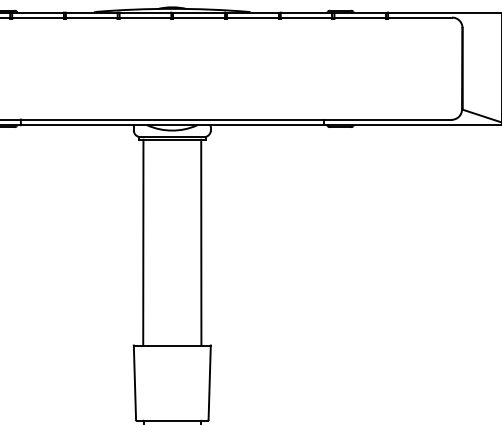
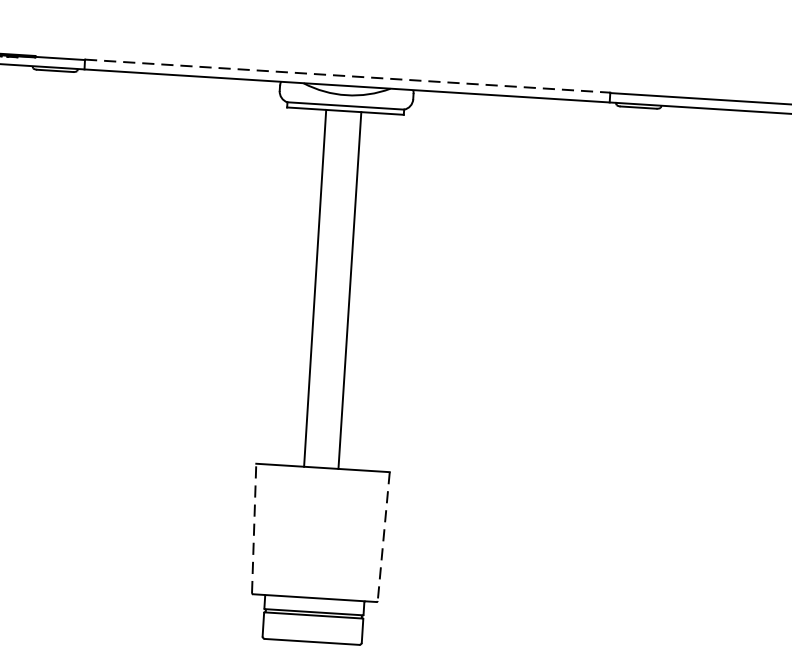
line: (172, 119) -> (347, 76), solid -> dashed
line: (143, 242) -> (350, 290), moved
line: (201, 242) -> (315, 288), moved
line: (134, 382) -> (253, 527), solid -> dashed
line: (209, 383) -> (383, 537), solid -> dashed

